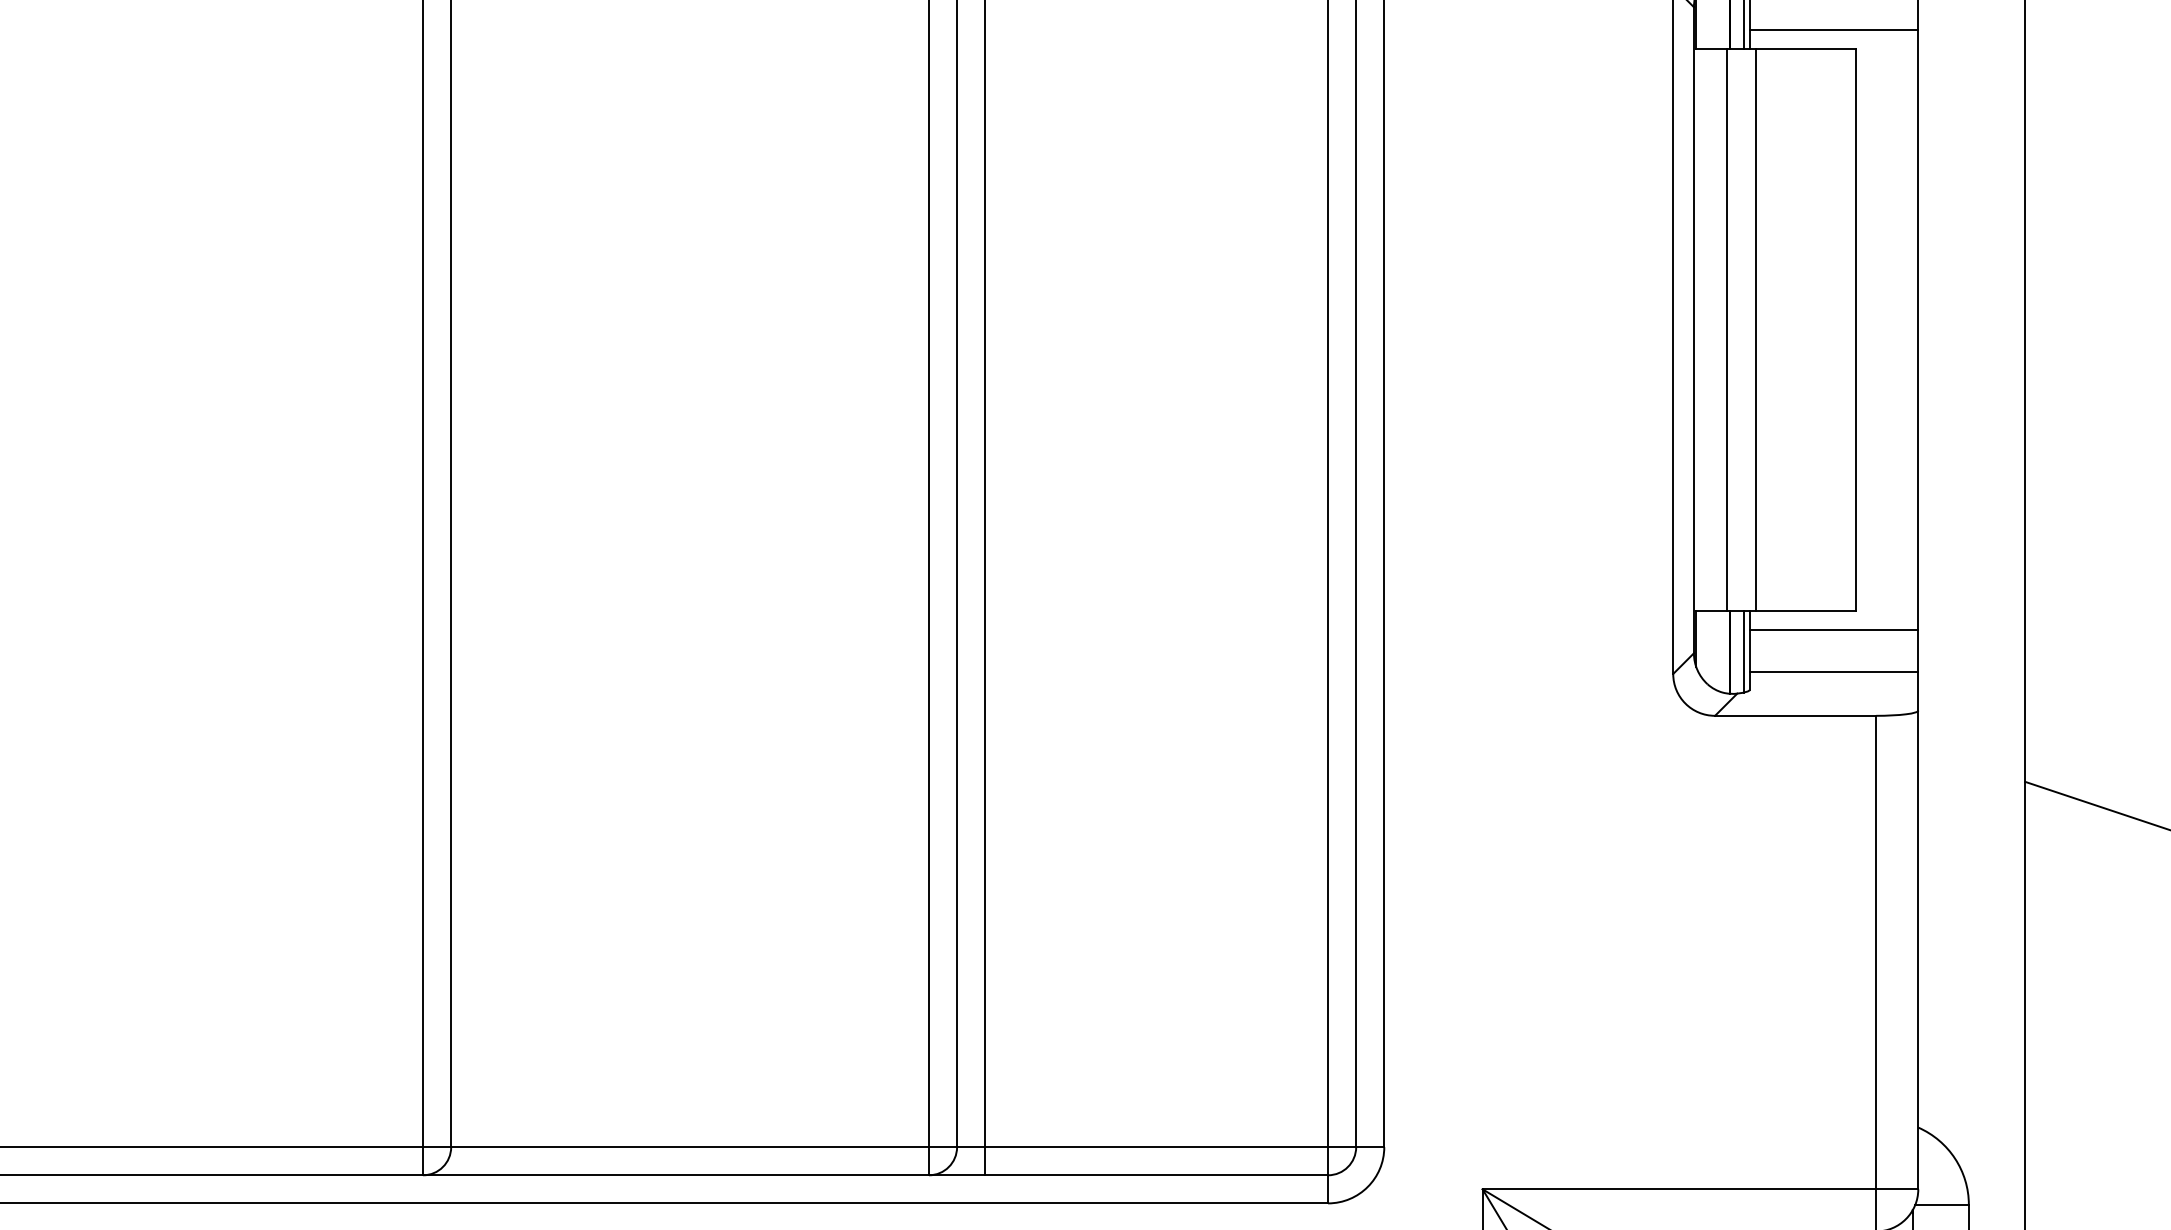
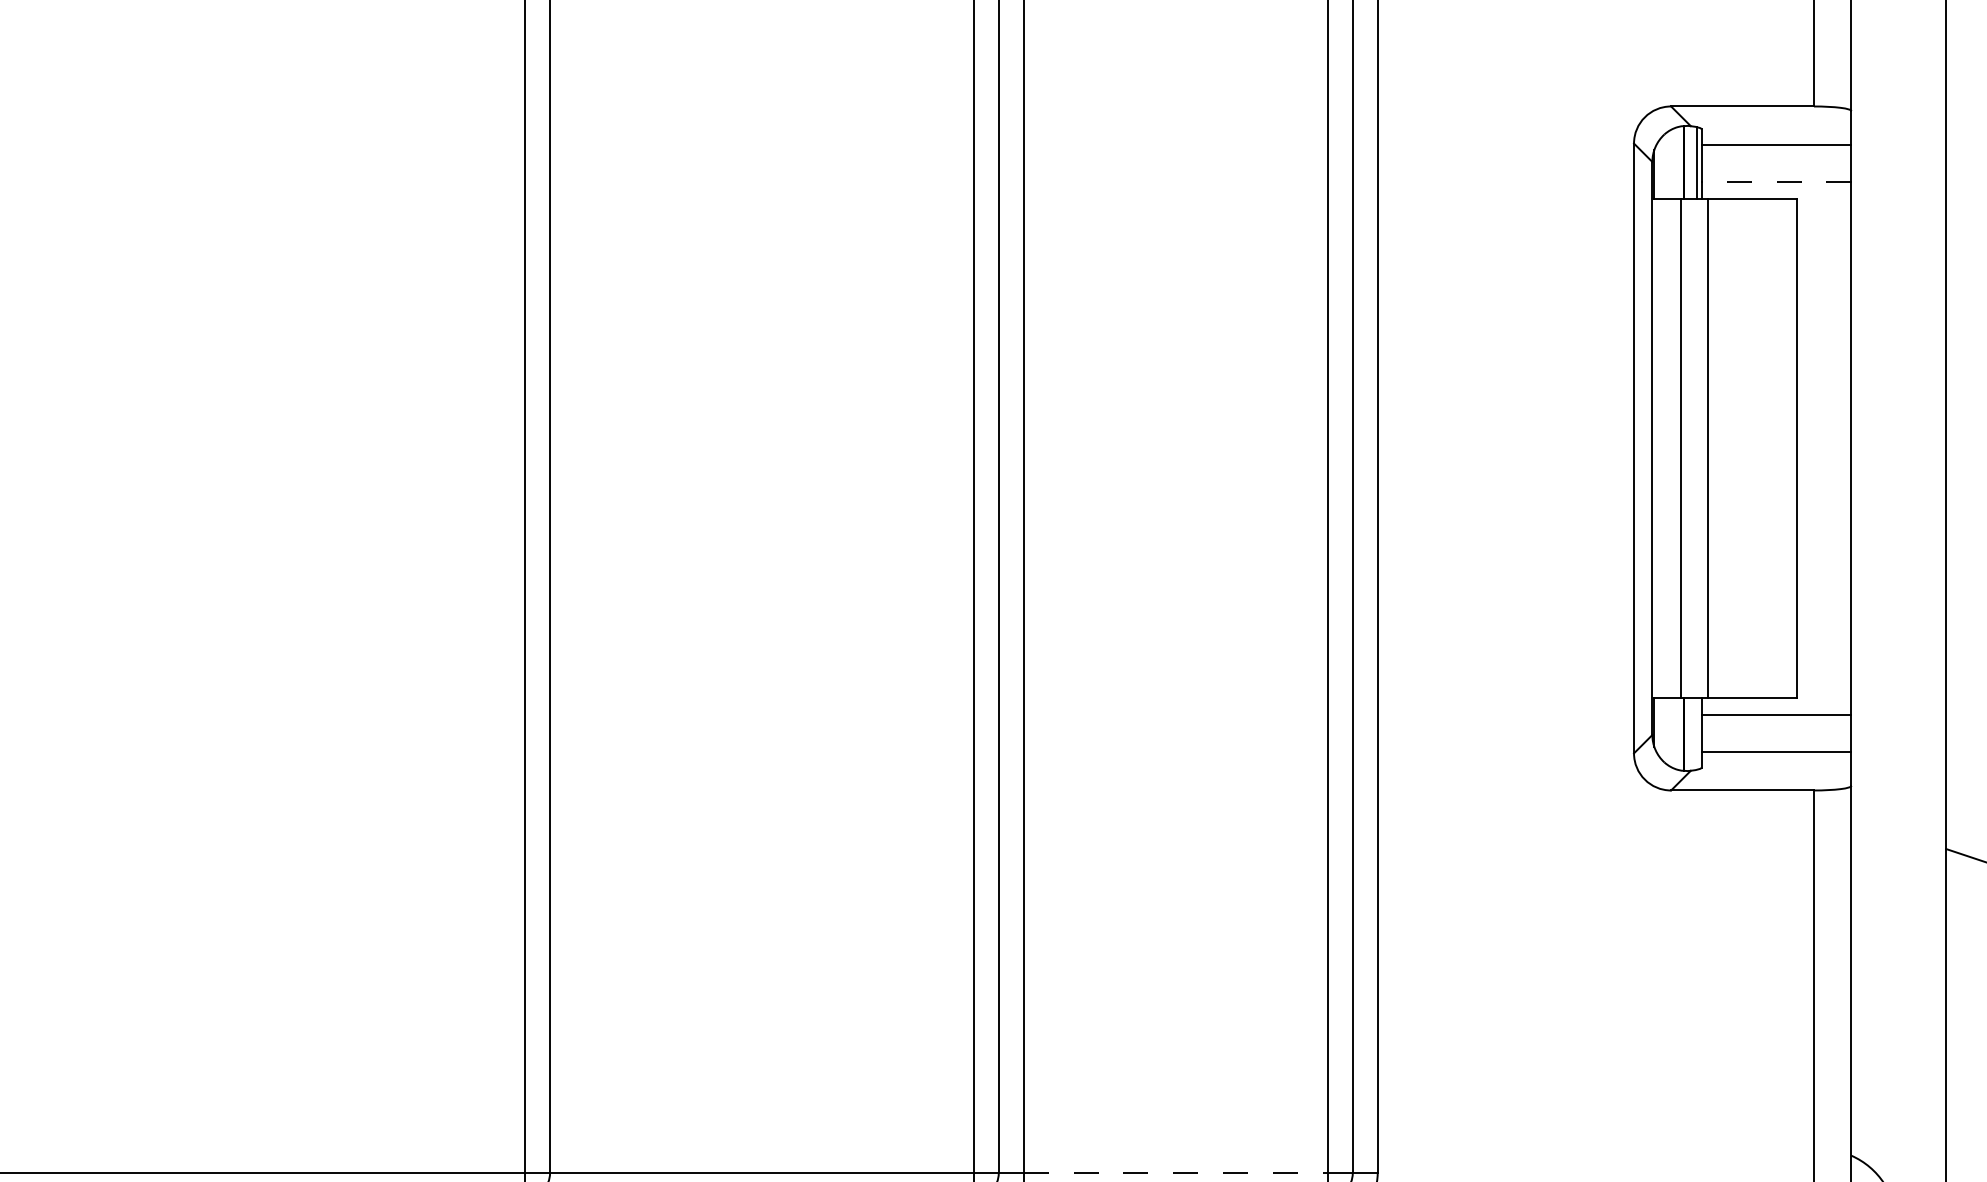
line: (1833, 30) -> (1776, 182), solid -> dashed
line: (1743, 651) -> (1696, 733), removed
line: (1157, 1147) -> (1176, 1173), solid -> dashed

